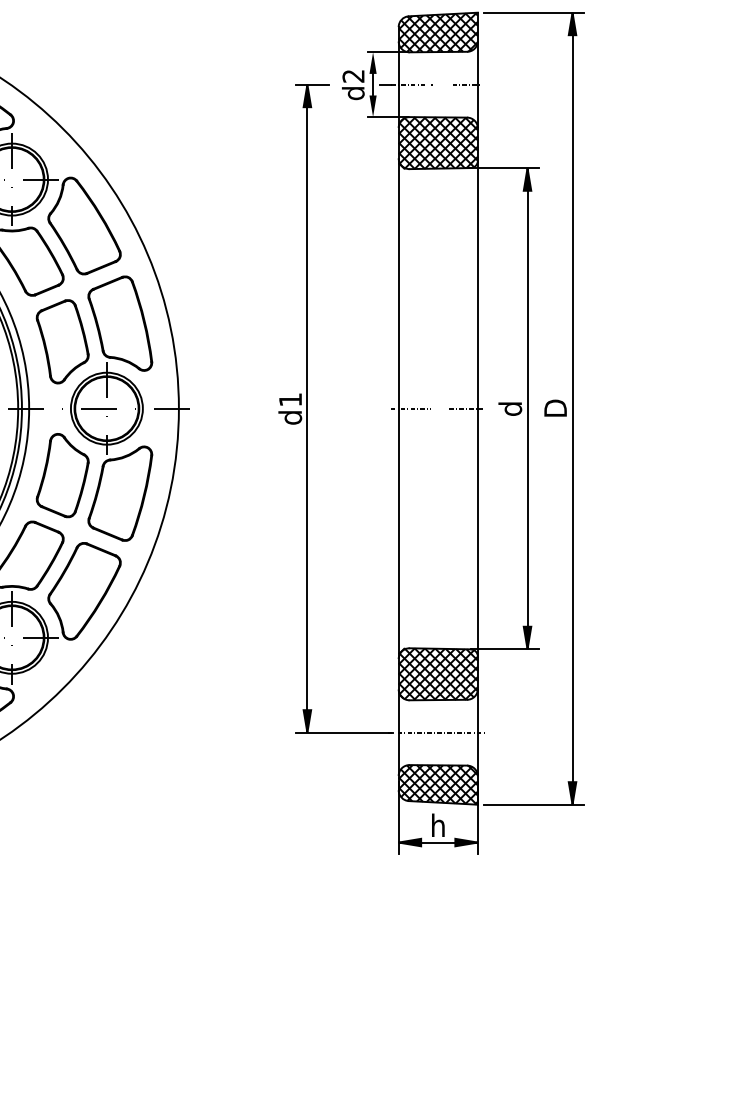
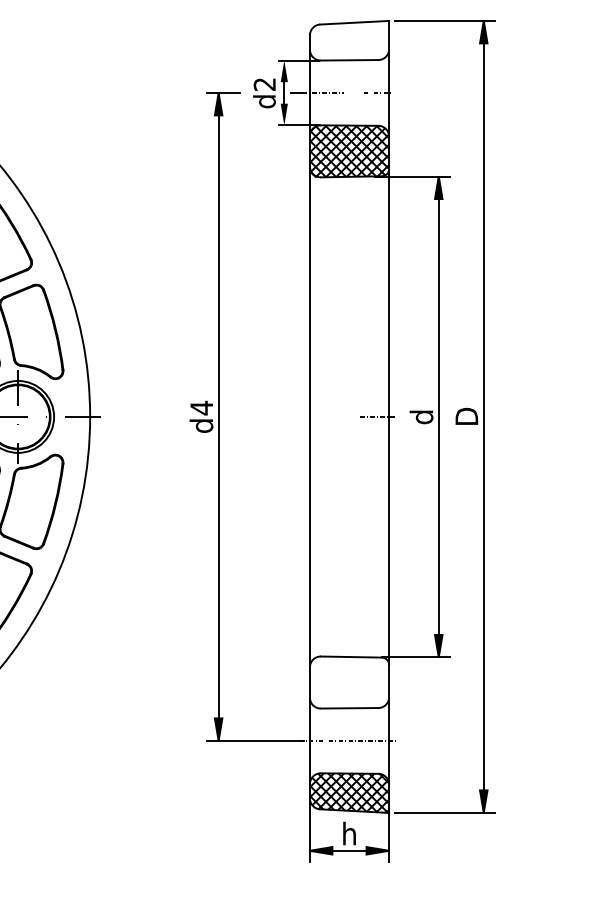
hatch: (437, 32) -> (348, 40), removed
text: (290, 399) -> (201, 407), d1 -> d4
line: (410, 408) -> (321, 416), removed
hatch: (437, 674) -> (348, 682), removed

